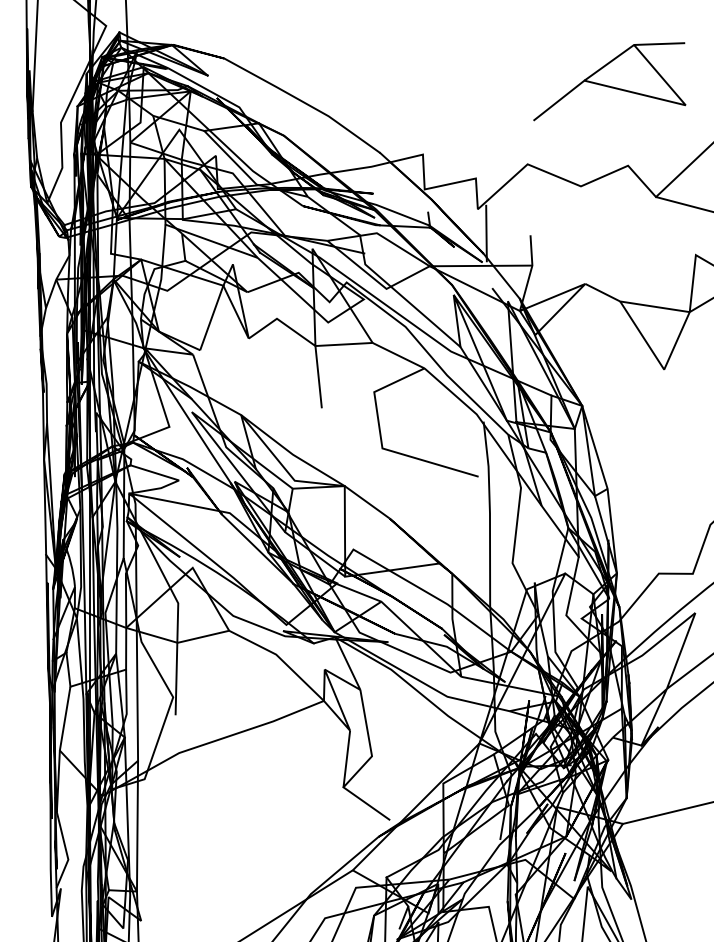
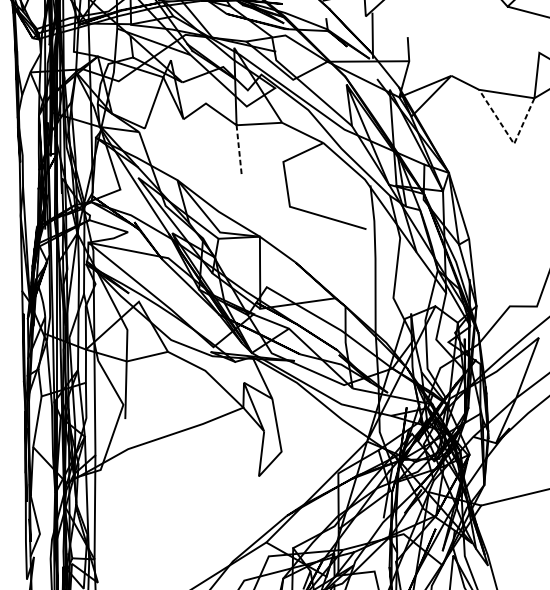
line: (659, 362) -> (510, 138), solid -> dashed
line: (318, 376) -> (239, 149), solid -> dashed
line: (366, 803) -> (277, 489), removed

